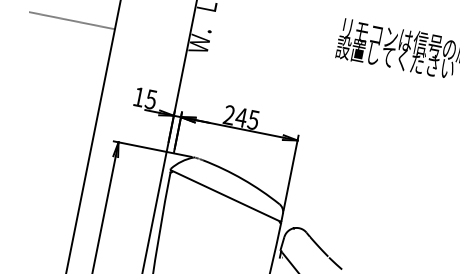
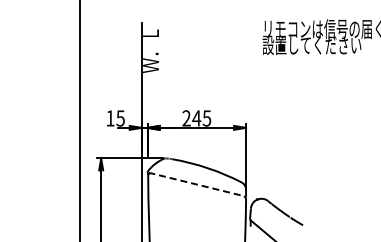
line: (71, 20) -> (43, 67), removed
line: (225, 195) -> (196, 184), solid -> dashed

